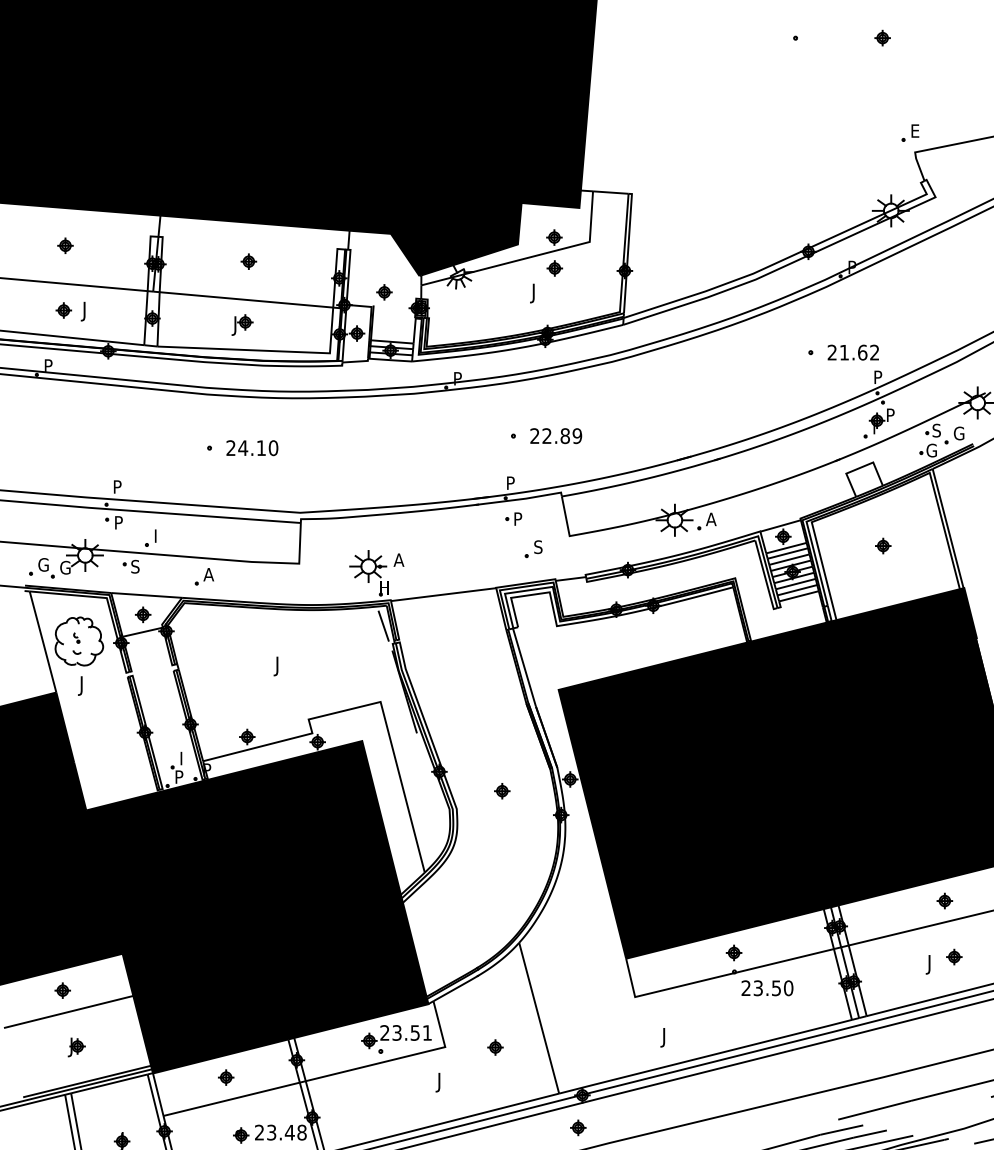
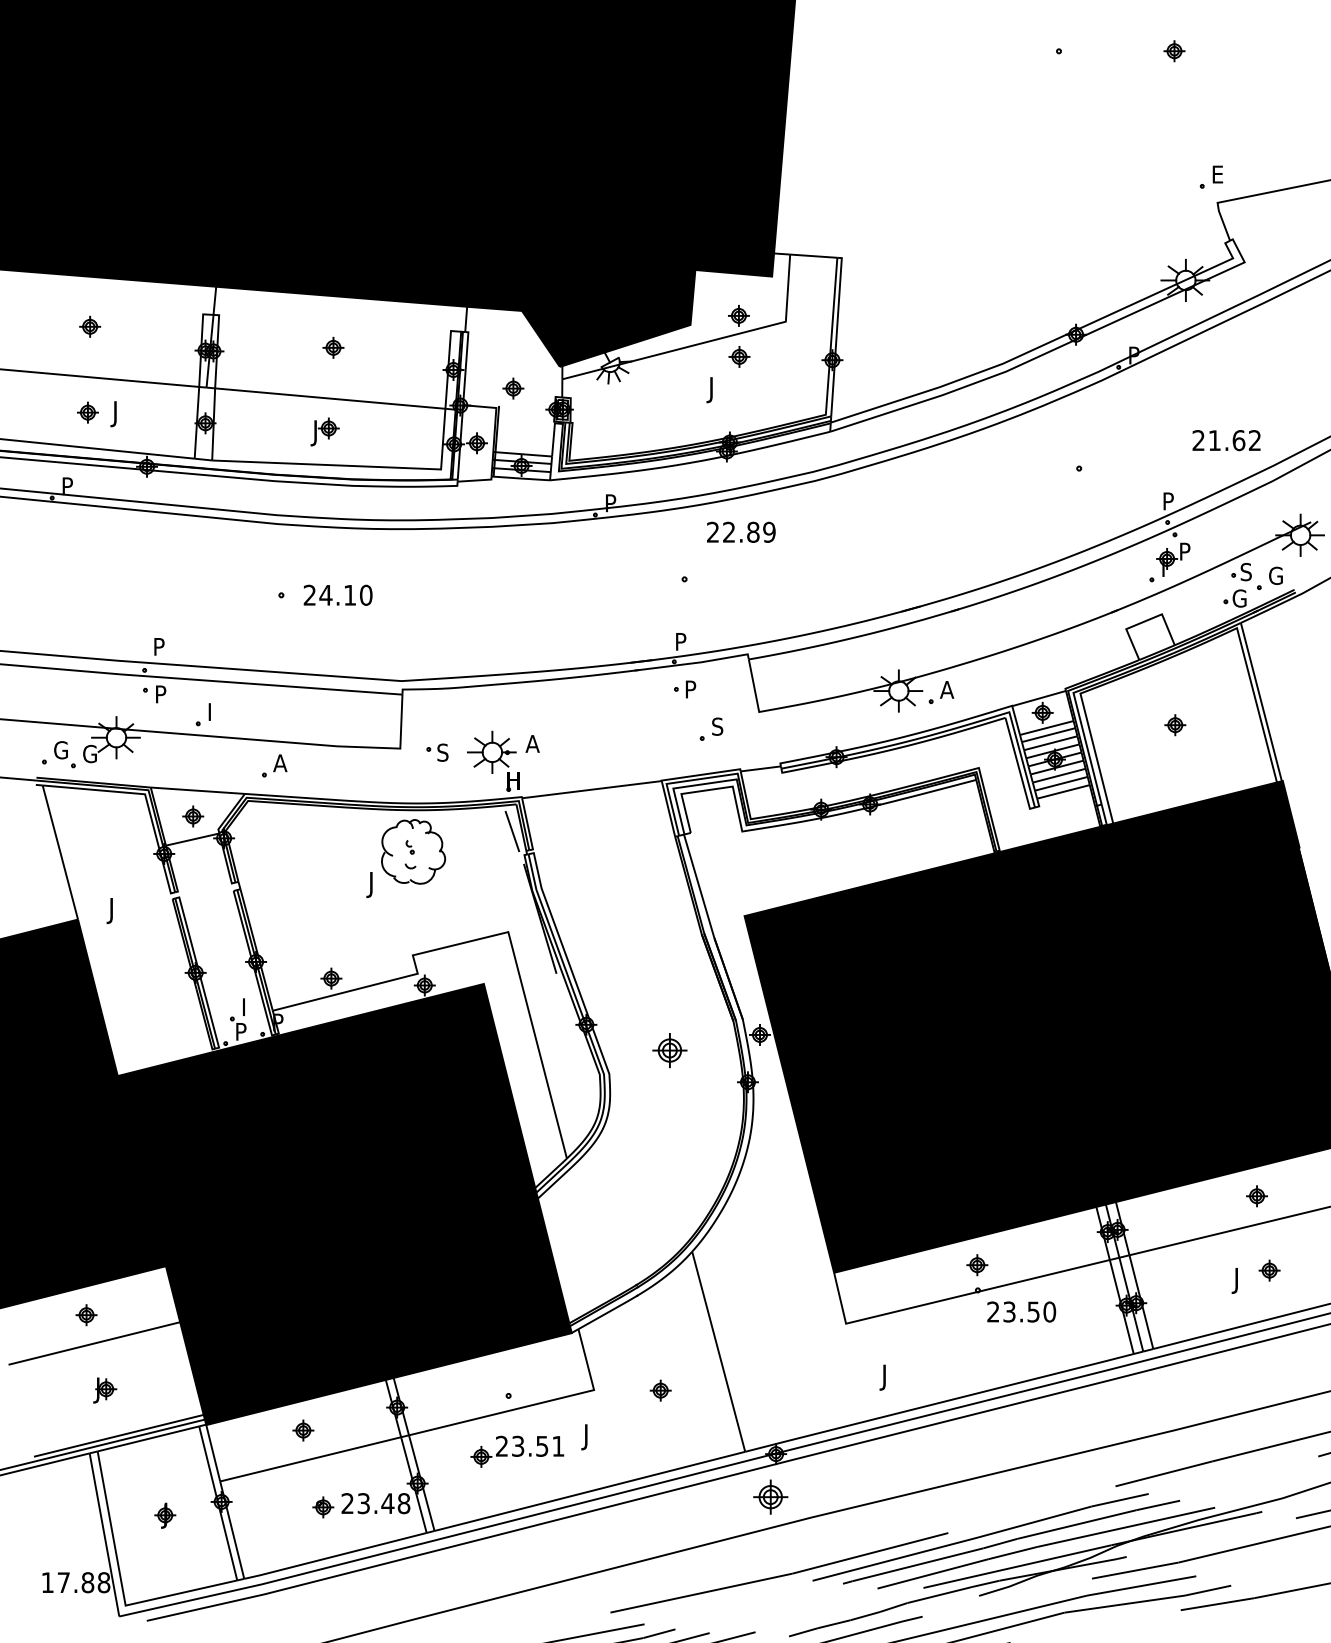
text: (853, 352) -> (1226, 440), moved
text: (556, 435) -> (741, 531), moved
part: (131, 566) -> (437, 752), moved
part: (79, 641) -> (413, 851), moved
part: (502, 791) -> (669, 1050), size x1.6
part: (396, 1036) -> (517, 1451), moved
part: (578, 1128) -> (770, 1497), size x1.6

